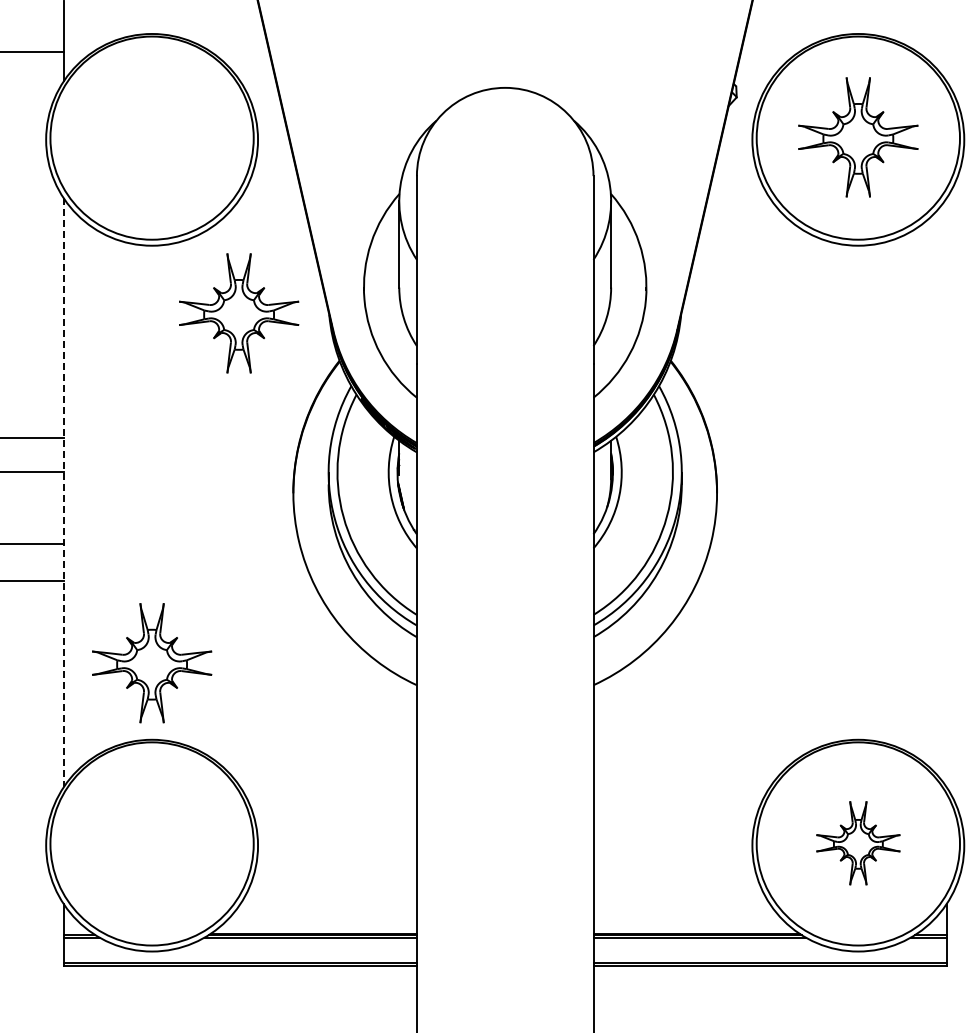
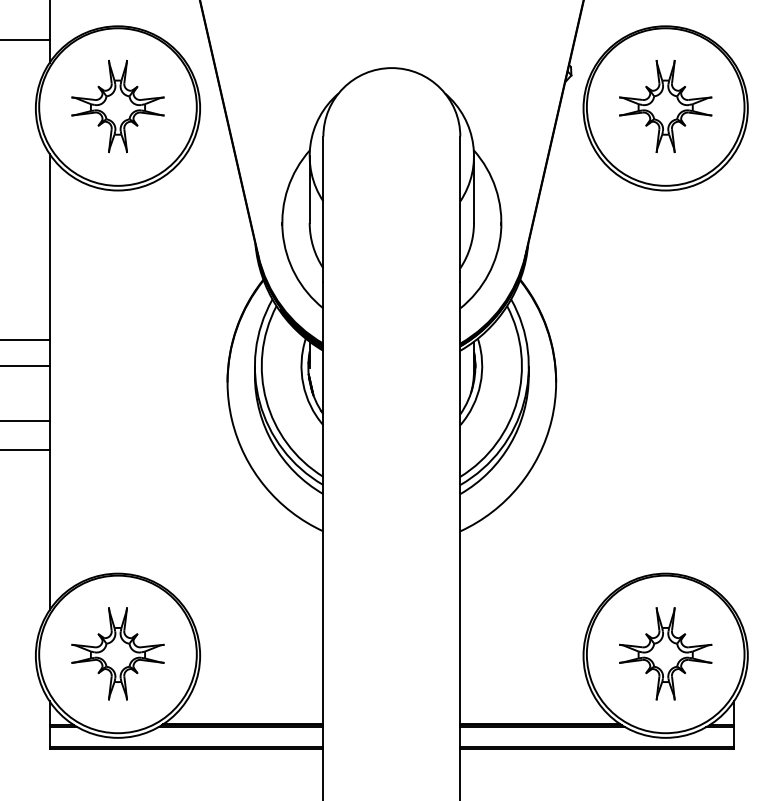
part: (239, 313) -> (118, 106), moved
line: (63, 493) -> (49, 382), dashed -> solid
part: (152, 663) -> (118, 654), moved
part: (858, 843) -> (665, 654), size x1.43

